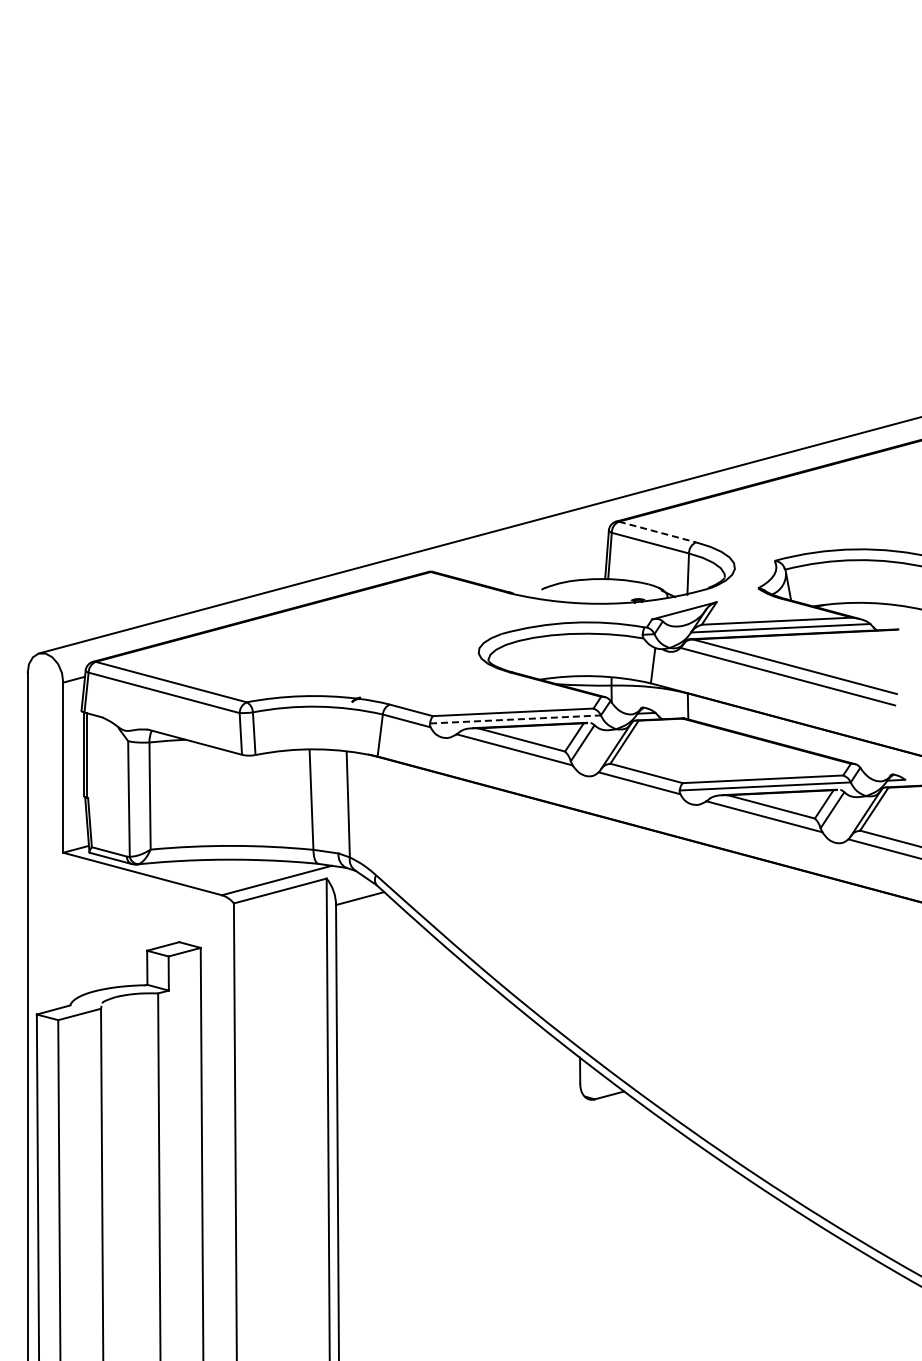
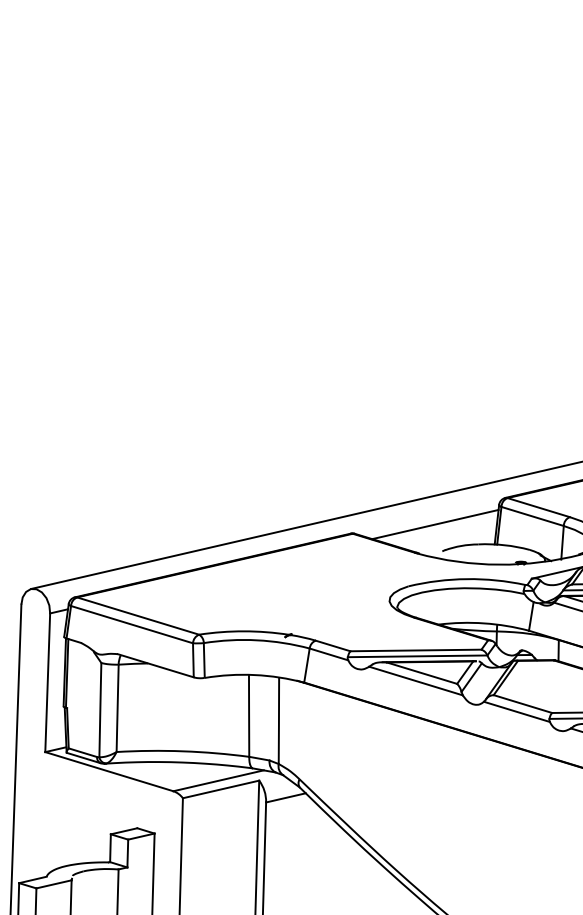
line: (657, 532) -> (538, 507), dashed -> solid
line: (531, 556) -> (435, 523), added
line: (515, 719) -> (417, 656), dashed -> solid

